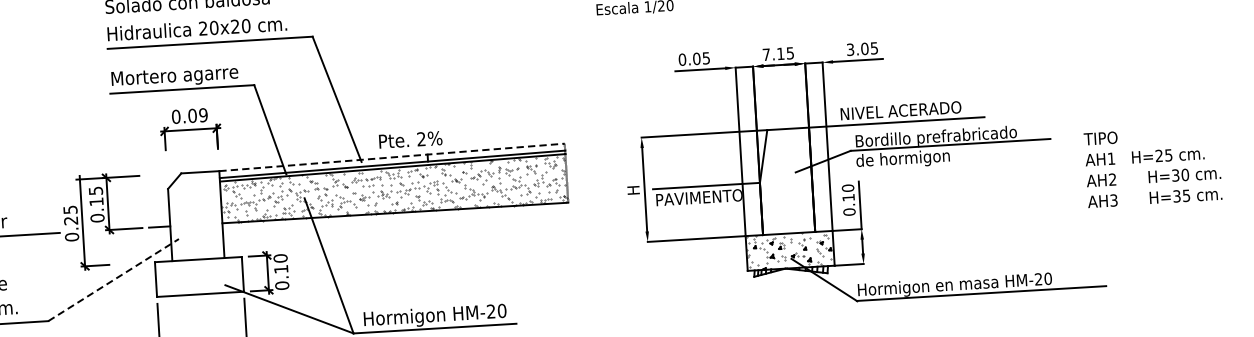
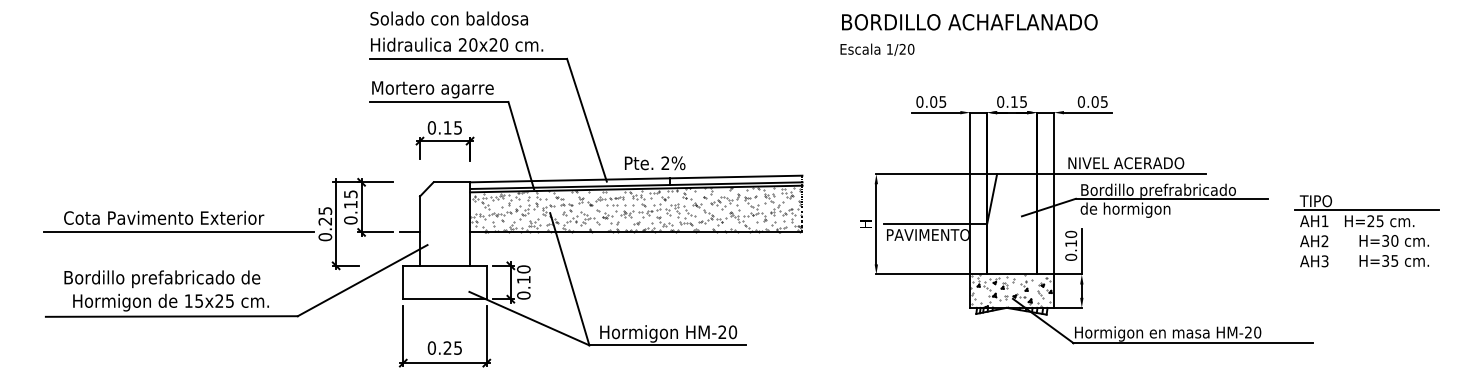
text: (849, 49) -> (1080, 101), 3.05 -> 0.05
text: (766, 54) -> (1000, 101), 7.15 -> 0.15
text: (197, 115) -> (452, 127), 0.09 -> 0.15
line: (1153, 145) -> (1366, 210), added
line: (392, 157) -> (636, 179), dashed -> solid
line: (113, 279) -> (362, 280), dashed -> solid

